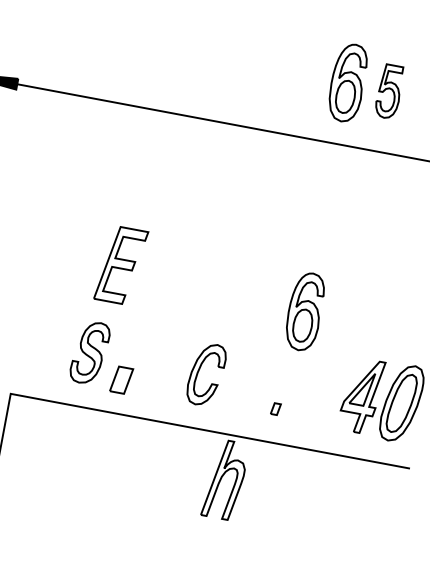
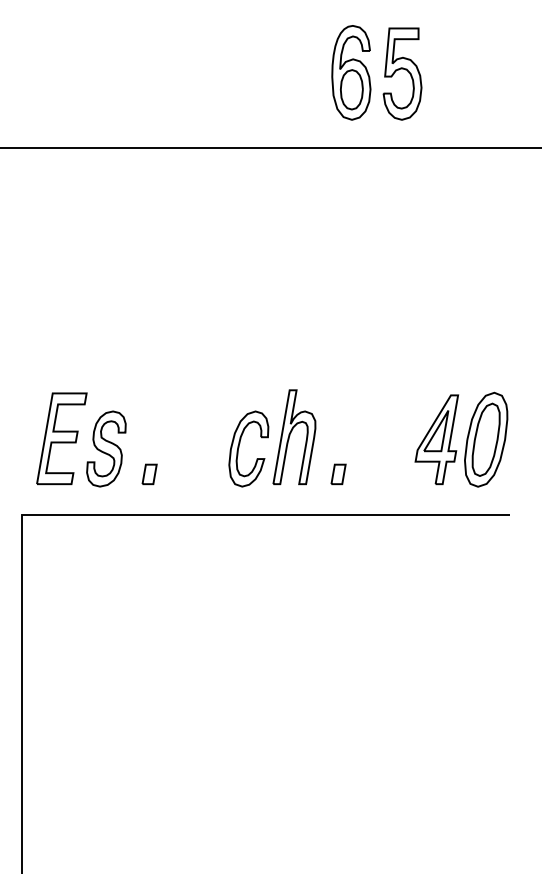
part: (389, 91) -> (402, 73), size x1.43
part: (120, 265) -> (61, 438), moved
part: (305, 311) -> (351, 352), removed
part: (121, 380) -> (149, 474), size x0.62
part: (275, 409) -> (338, 474), size x1.43
part: (225, 480) -> (294, 437), moved

